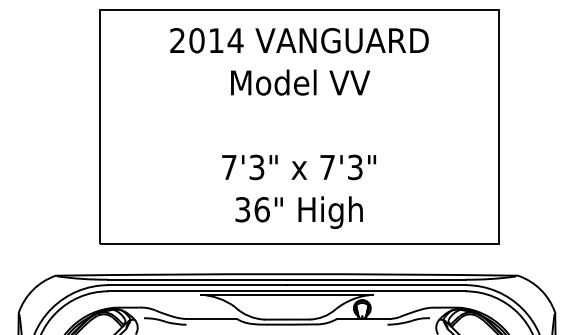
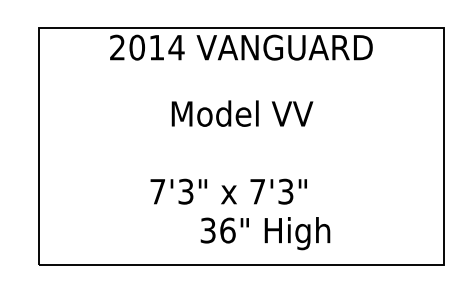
text: (299, 40) -> (241, 47), moved
text: (300, 82) -> (242, 113), moved
text: (298, 167) -> (228, 191), moved
text: (298, 212) -> (264, 233), moved

